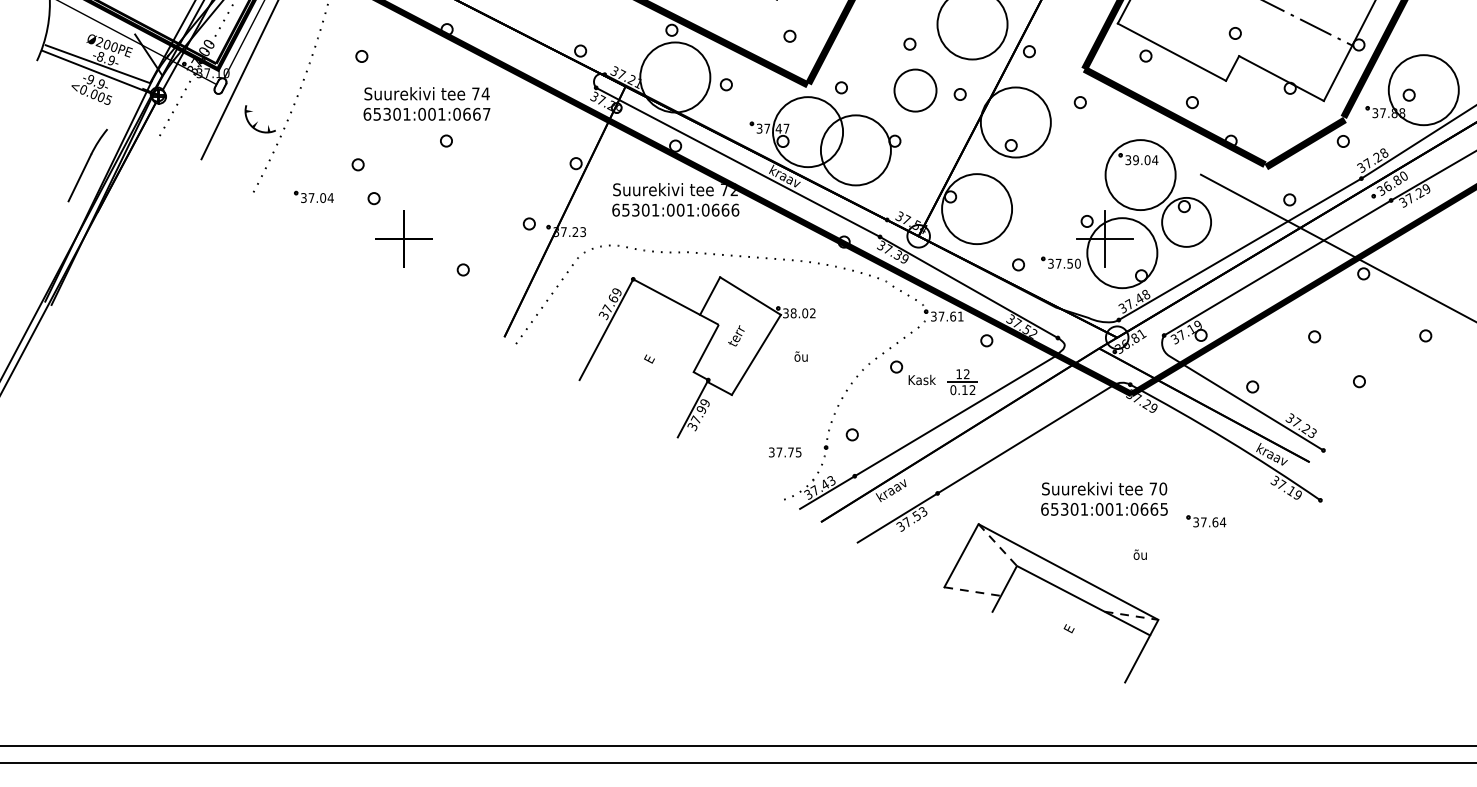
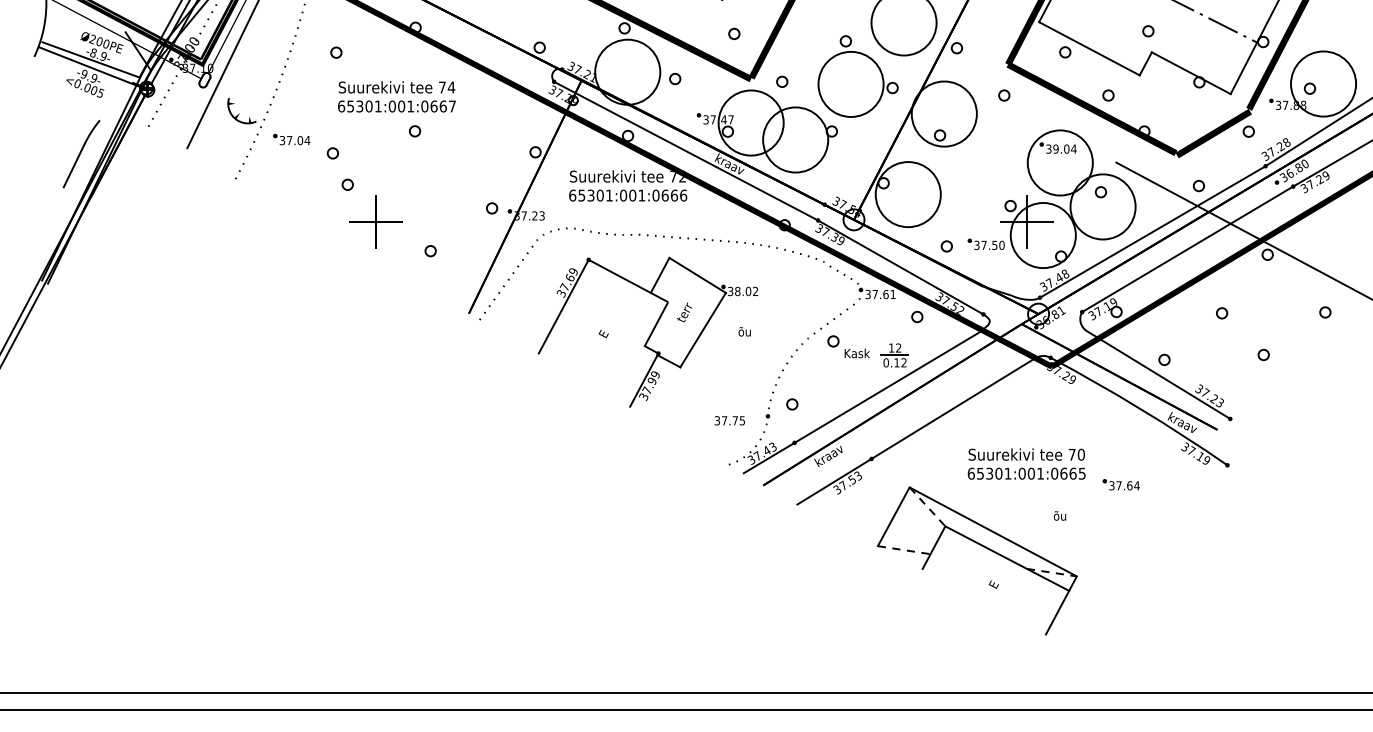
circle: (915, 90) -> (851, 84), size x1.67
part: (313, 196) -> (291, 139), moved
circle: (1186, 222) -> (1102, 207), size x1.43

